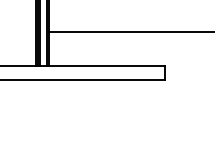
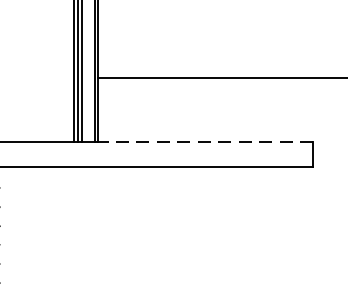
line: (106, 65) -> (205, 141), solid -> dashed

